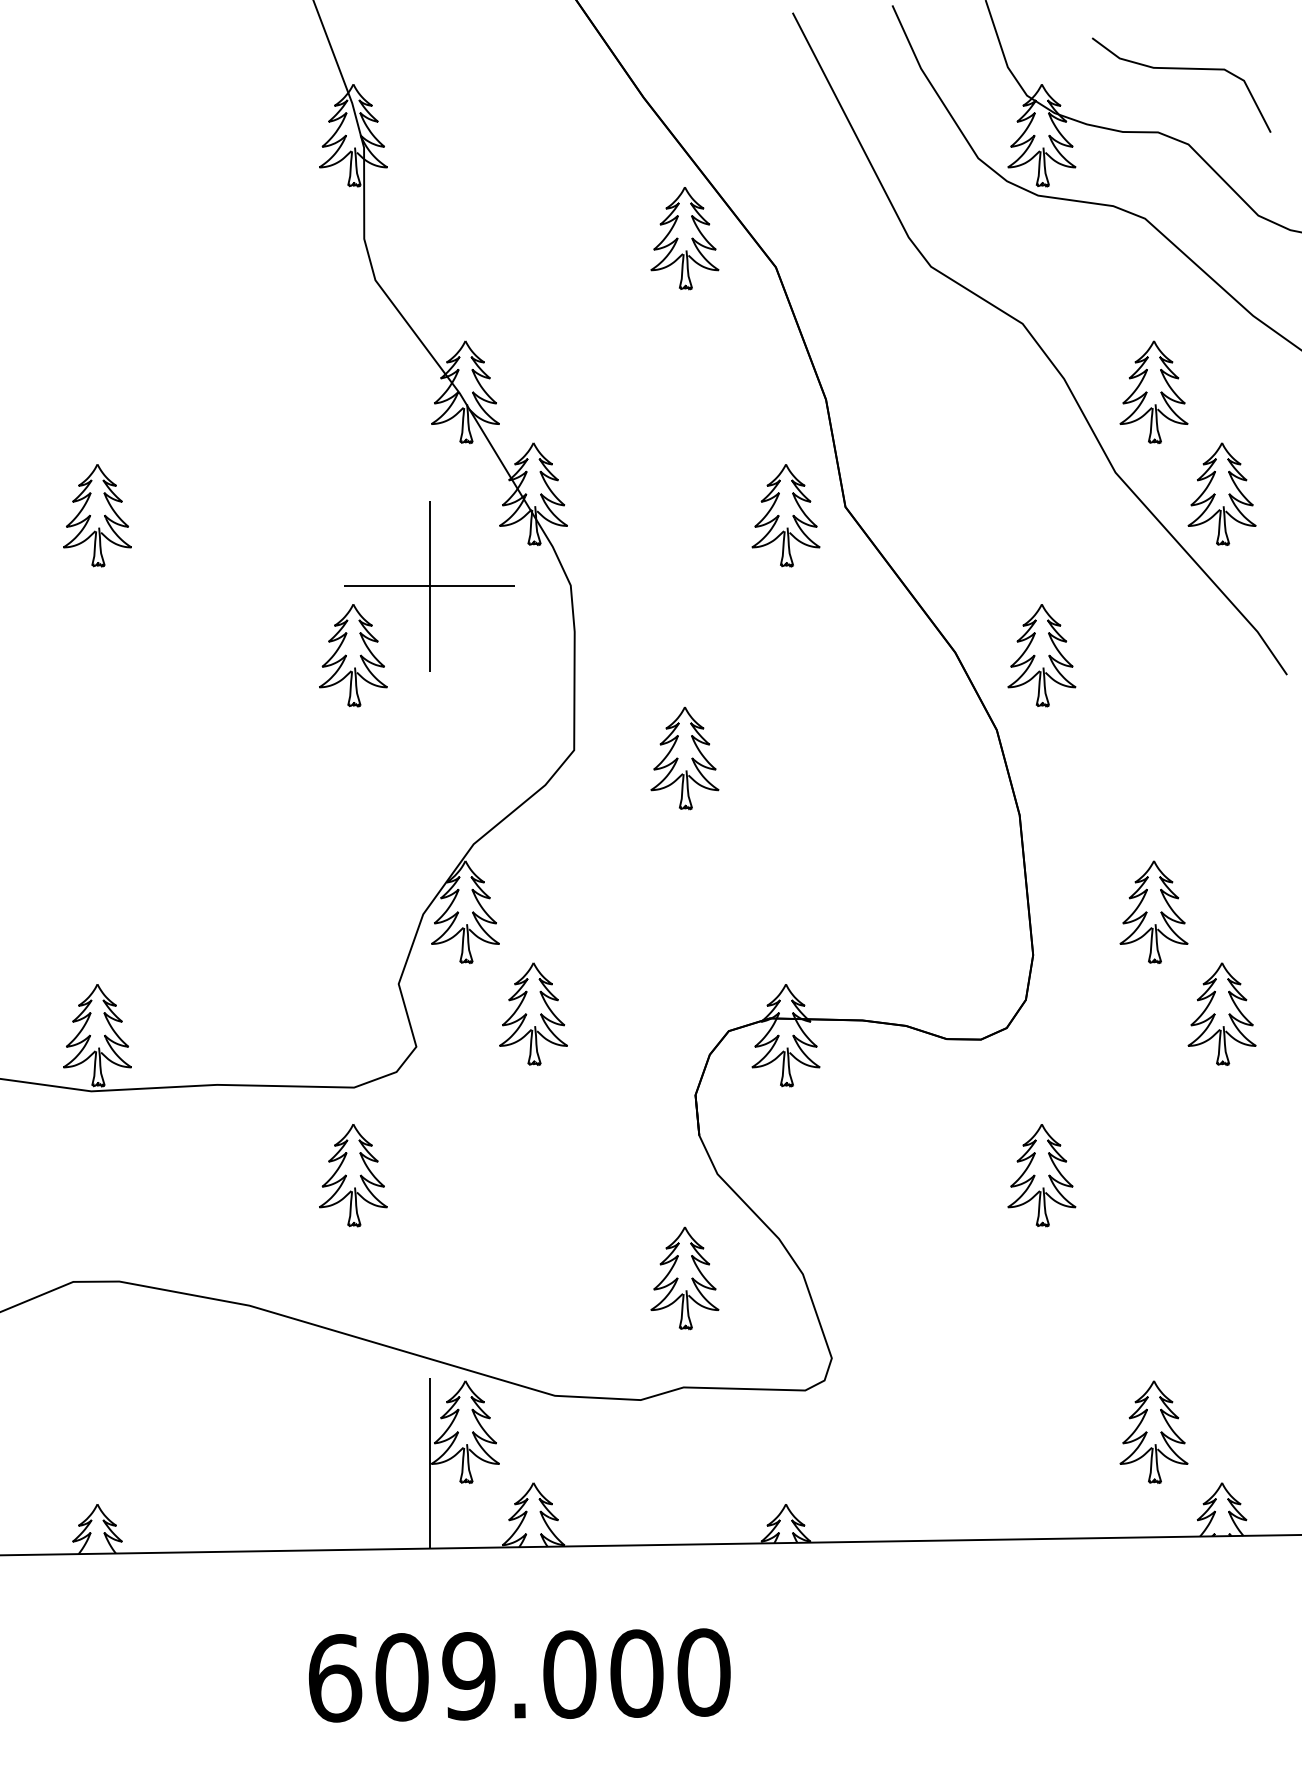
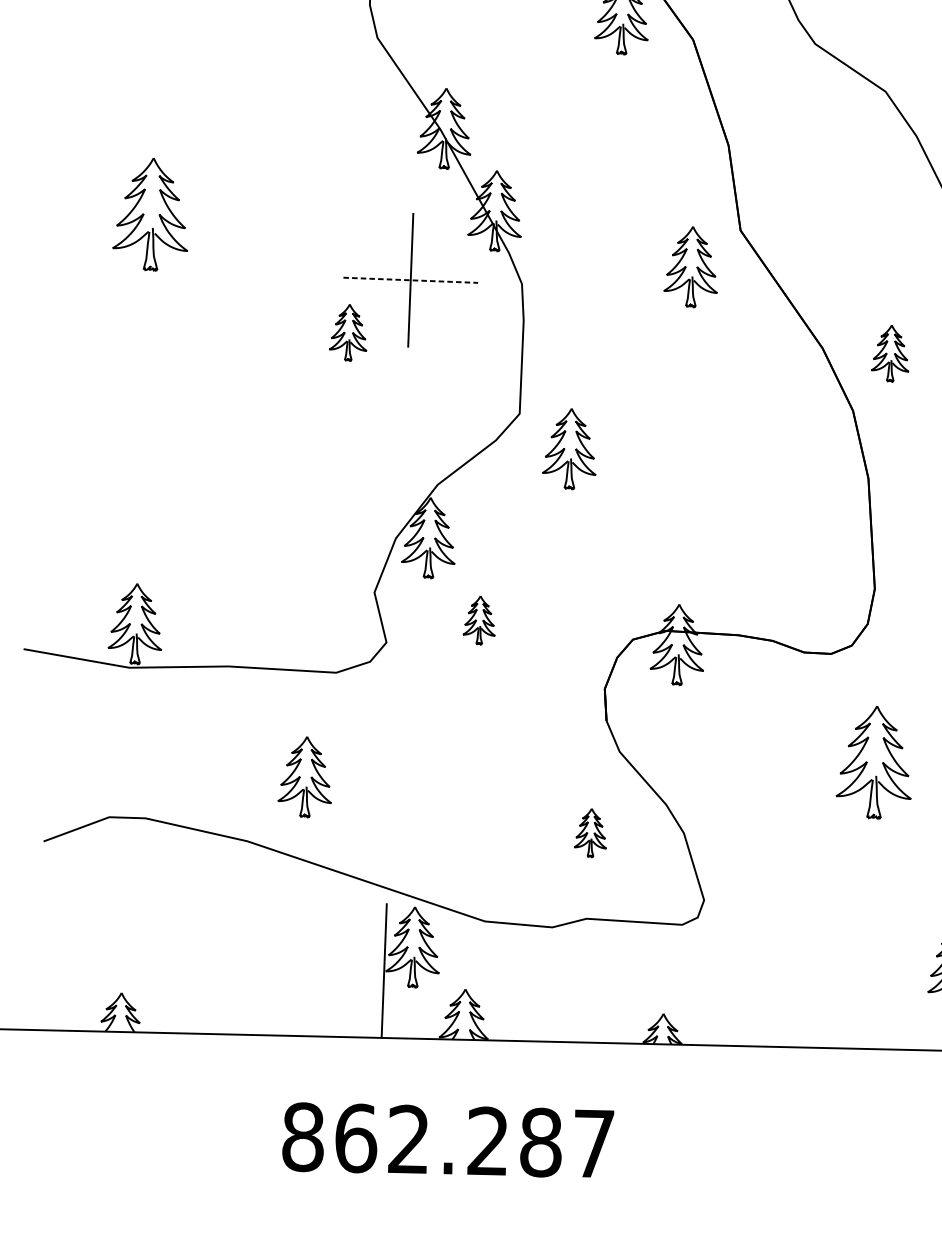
part: (97, 515) -> (151, 214), size x1.4
part: (785, 515) -> (691, 266), moved
line: (429, 586) -> (410, 280), solid -> dashed
part: (353, 655) -> (348, 332), size x0.7
part: (1041, 655) -> (890, 353), size x0.7
part: (684, 758) -> (569, 449), moved
part: (533, 1013) -> (479, 619), size x0.6
part: (353, 1175) -> (305, 777), moved
part: (1041, 1175) -> (874, 762), size x1.4
part: (684, 1278) -> (590, 833), size x0.6
text: (519, 1675) -> (448, 1140), 609.000 -> 862.287

